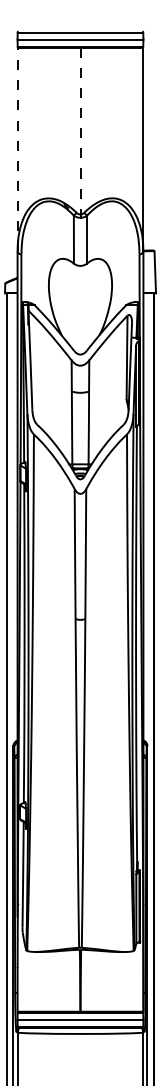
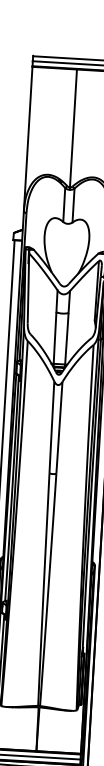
line: (80, 131) -> (73, 128), dashed -> solid
line: (17, 149) -> (28, 138), dashed -> solid

